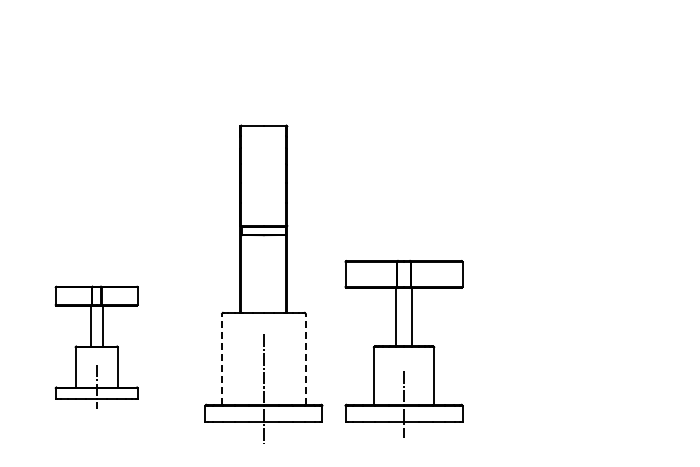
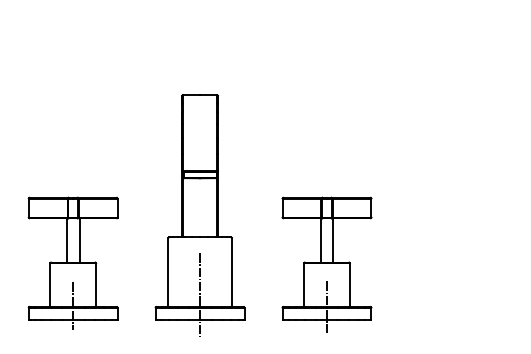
part: (96, 346) -> (73, 262), size x1.43
part: (403, 348) -> (326, 264), moved
line: (222, 359) -> (168, 272), dashed -> solid
line: (305, 359) -> (231, 272), dashed -> solid

